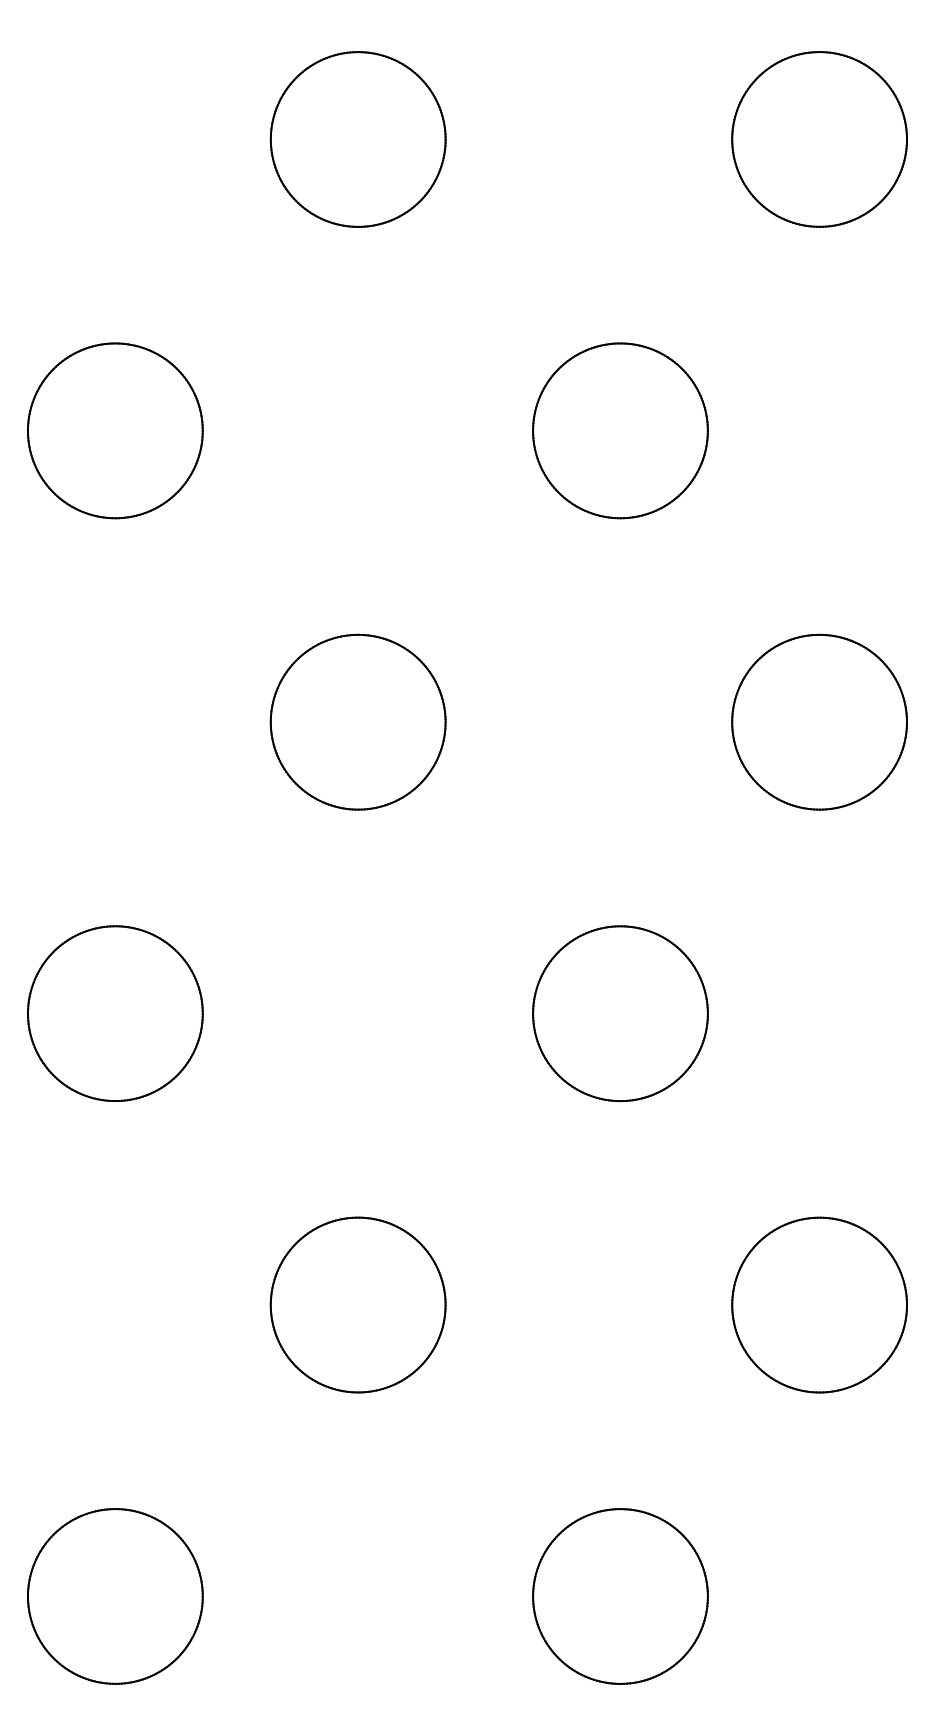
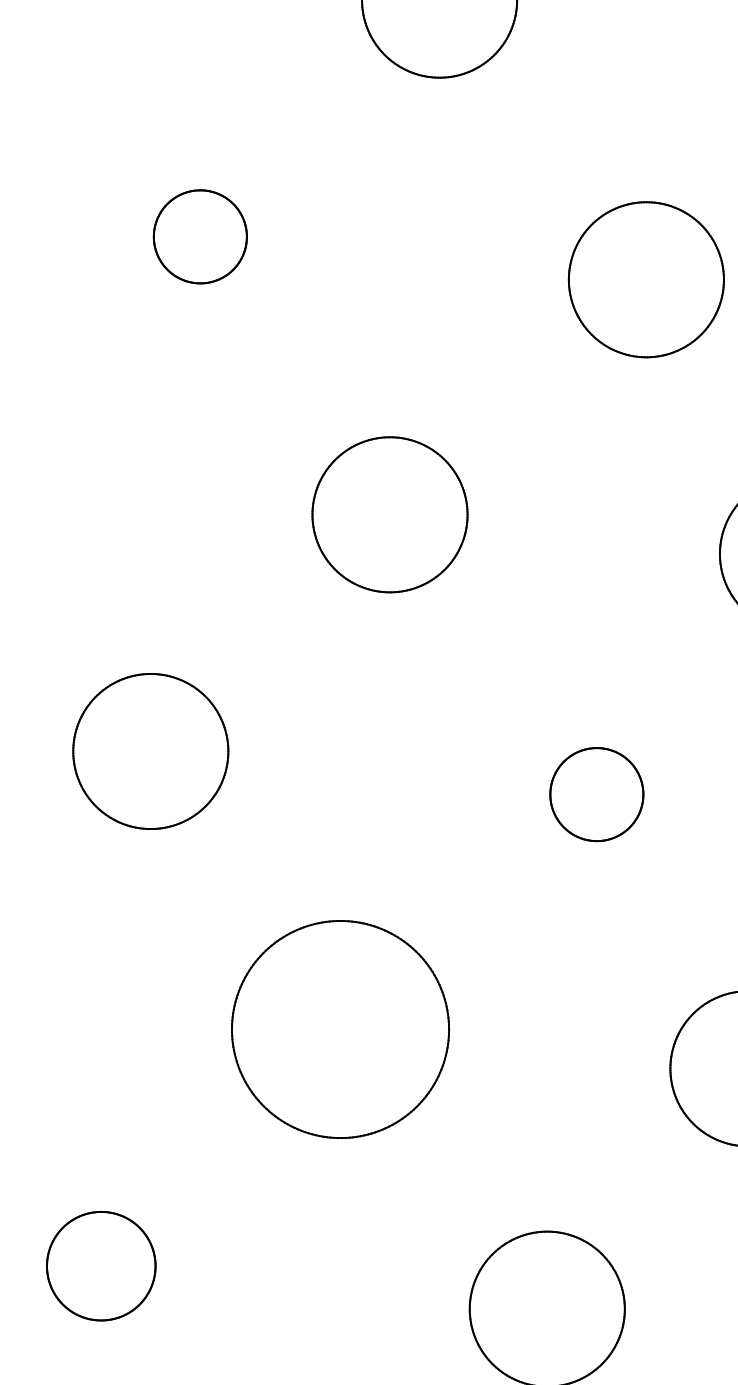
part: (115, 430) -> (200, 236), size x0.6
part: (620, 1013) -> (596, 794), size x0.6
part: (357, 1304) -> (339, 1028), size x1.4
part: (115, 1596) -> (101, 1266), size x0.7

